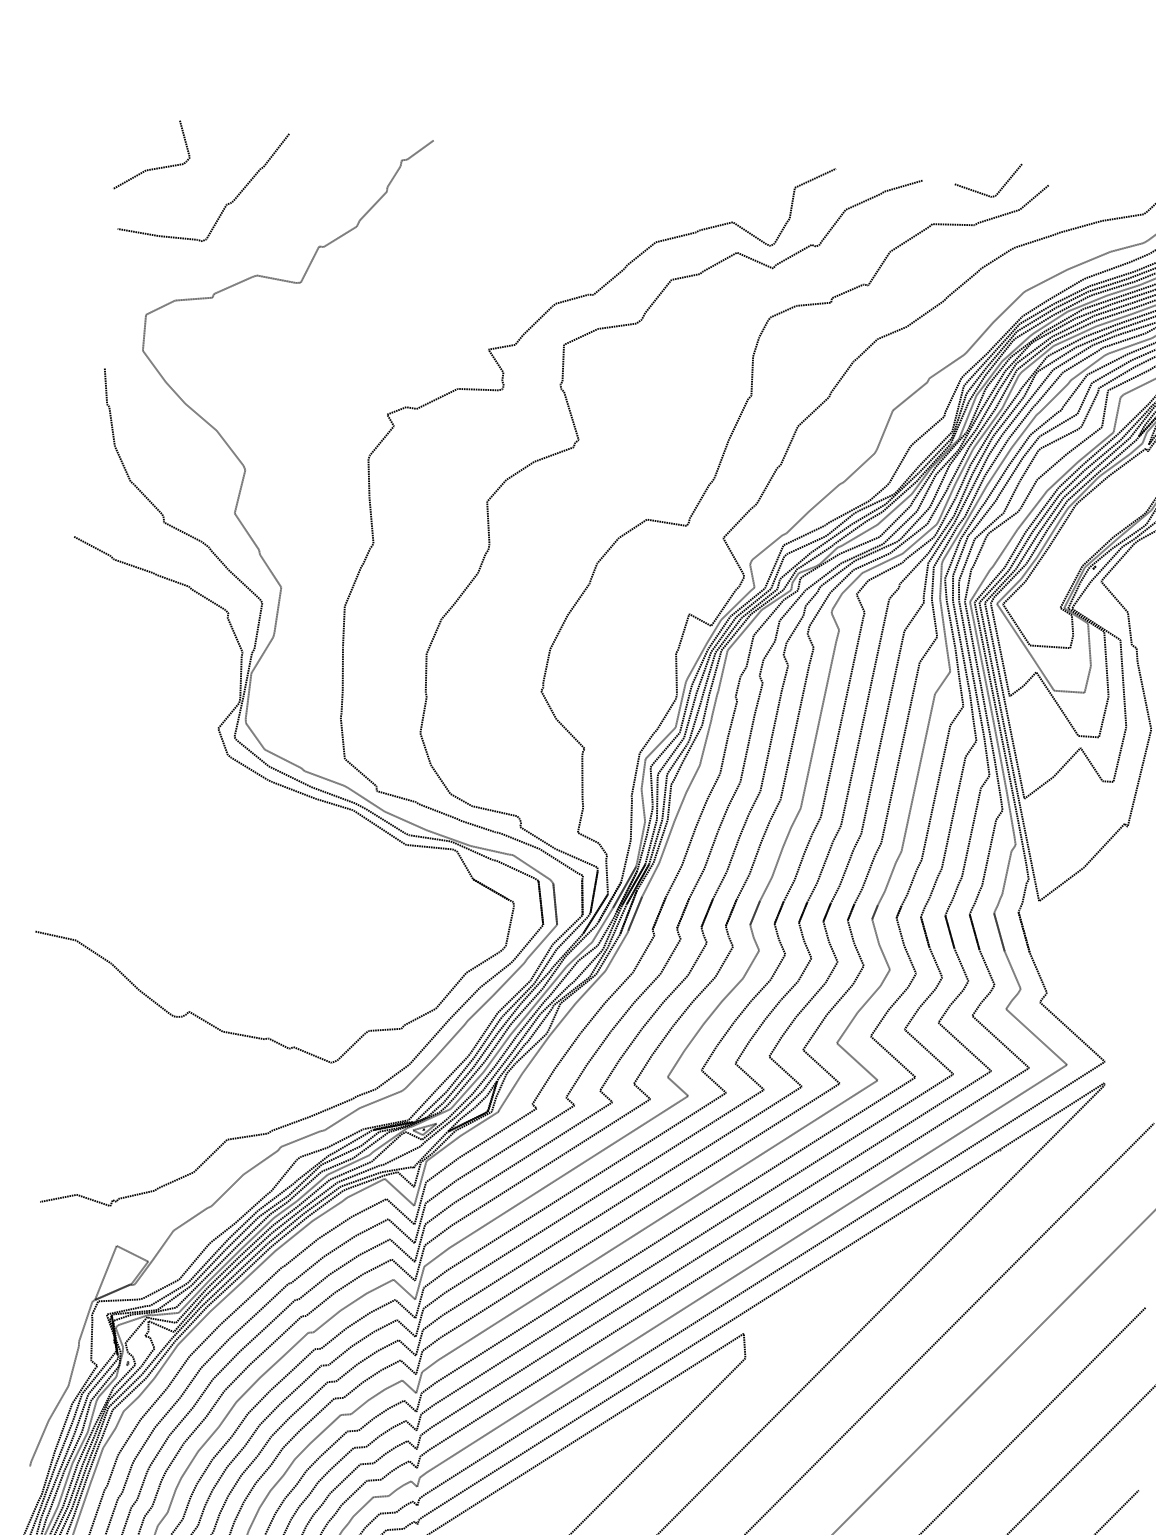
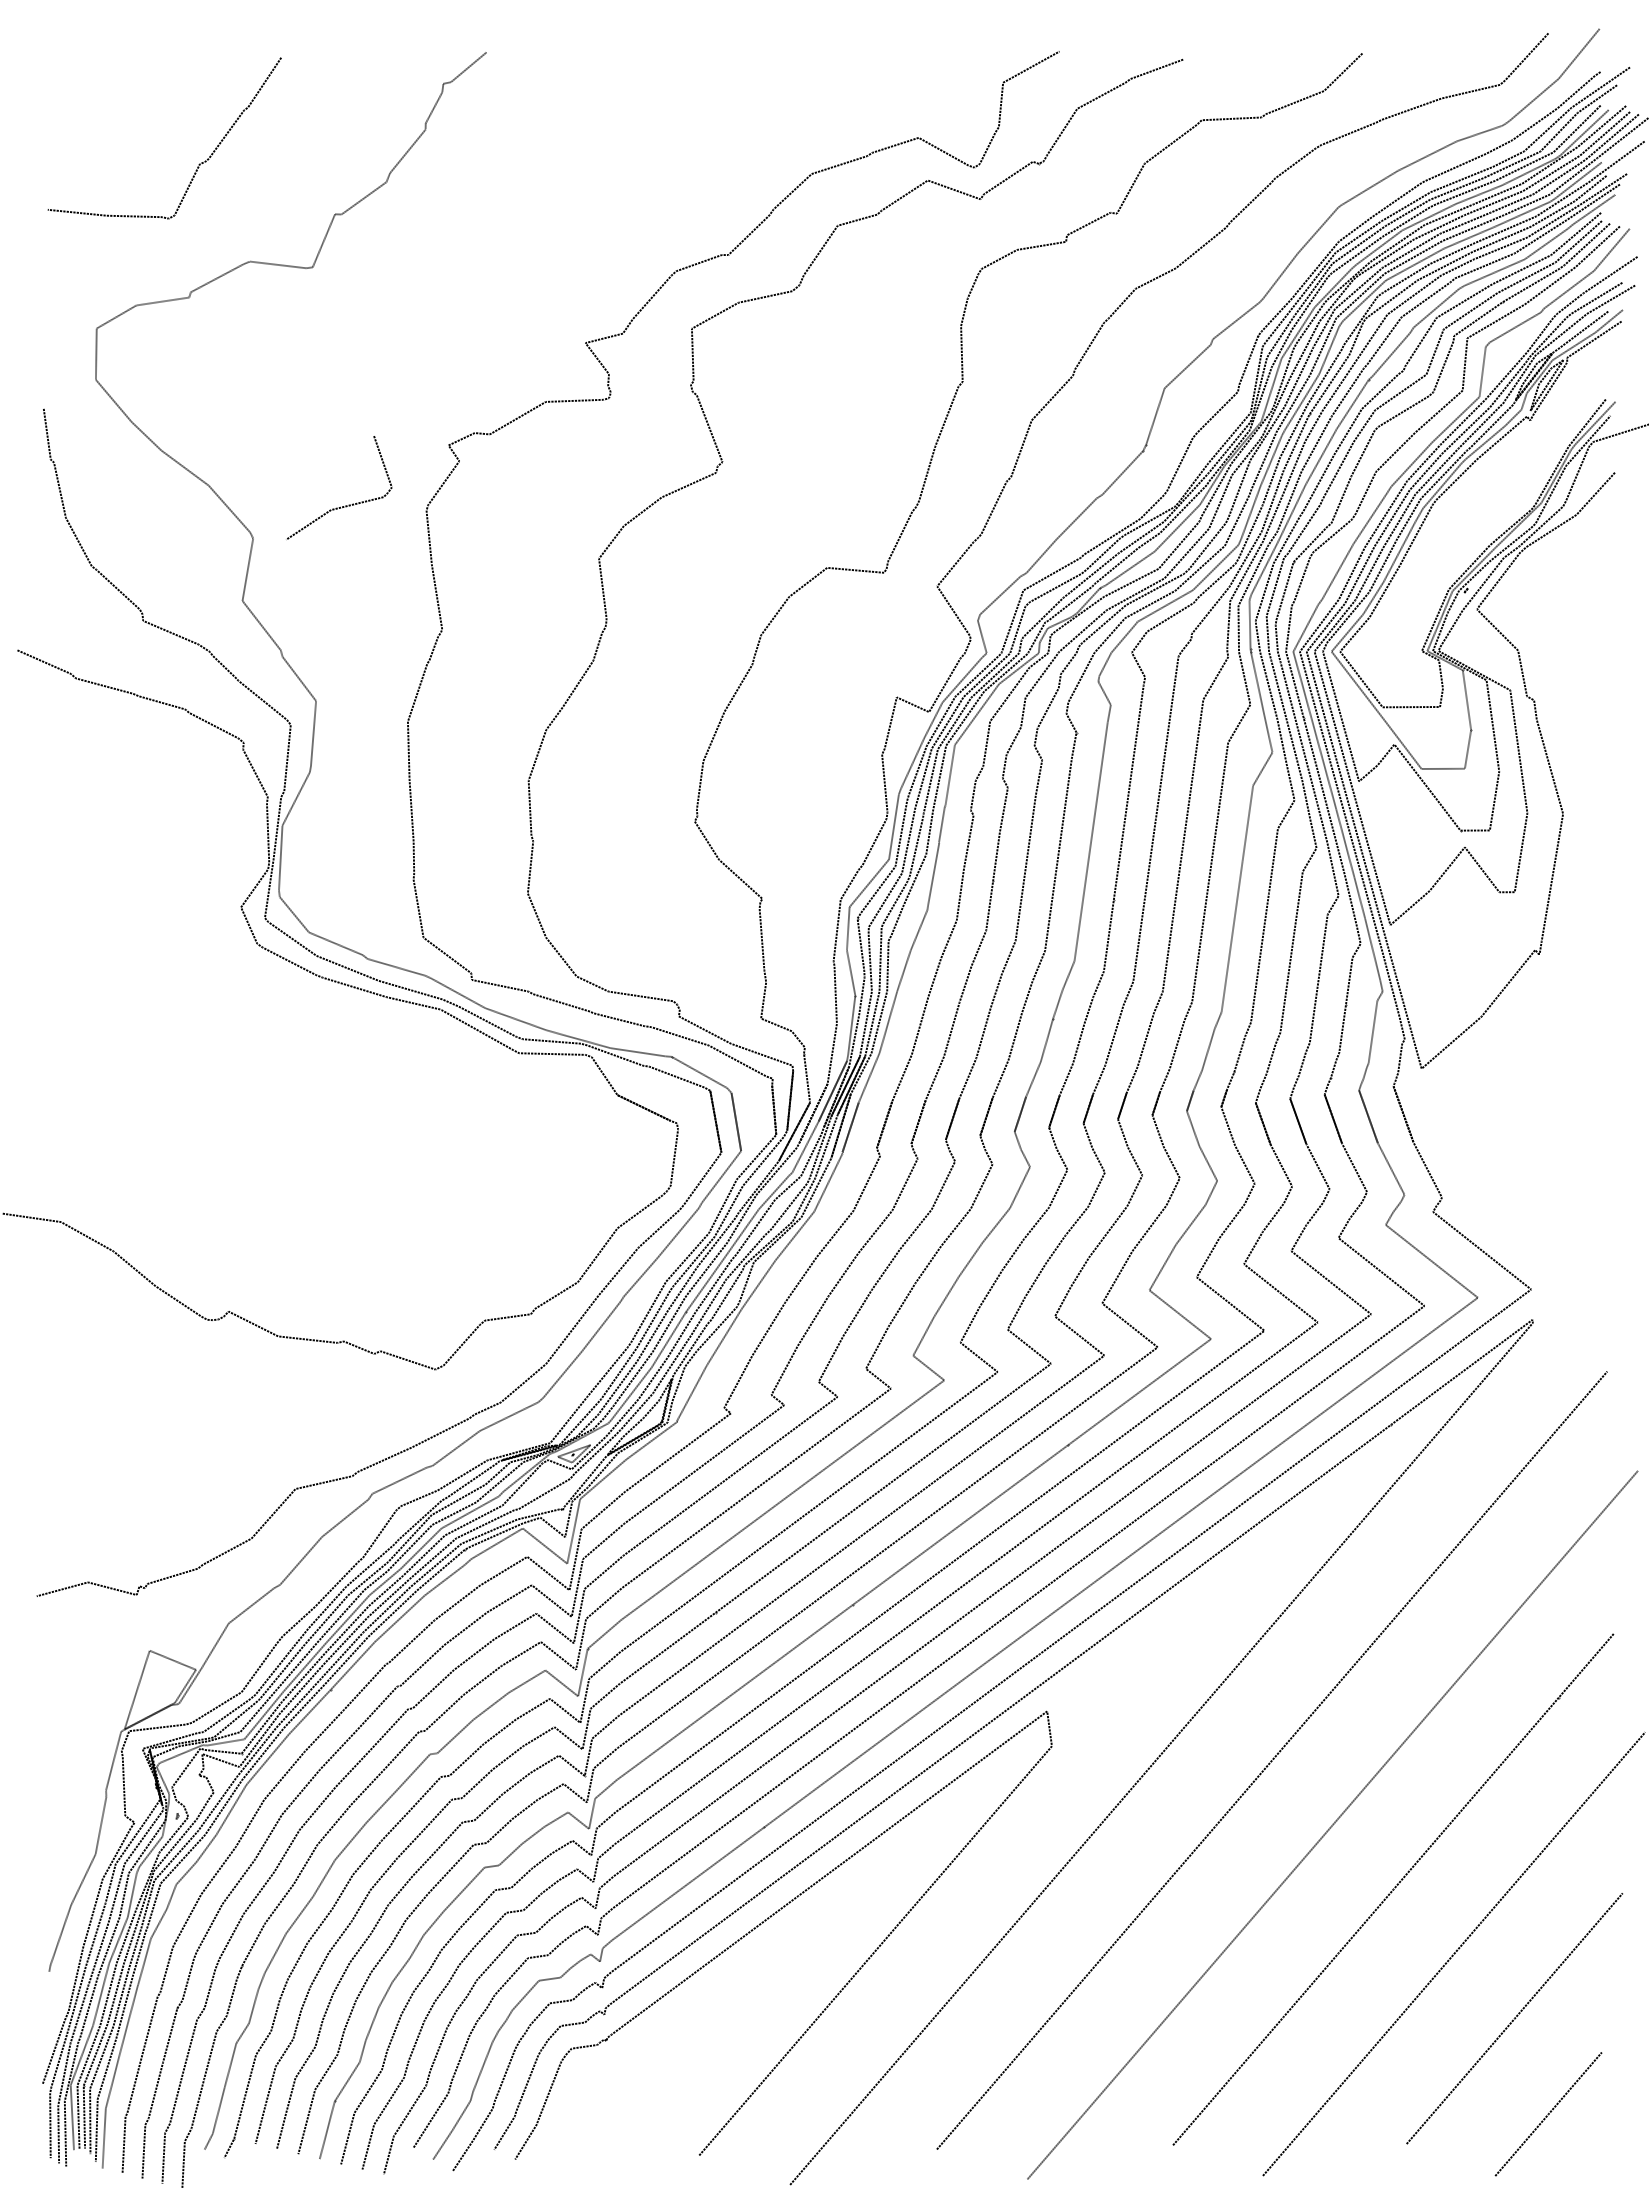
curve: (156, 167) -> (345, 505), moved
line: (981, 192) -> (1267, 70), removed

